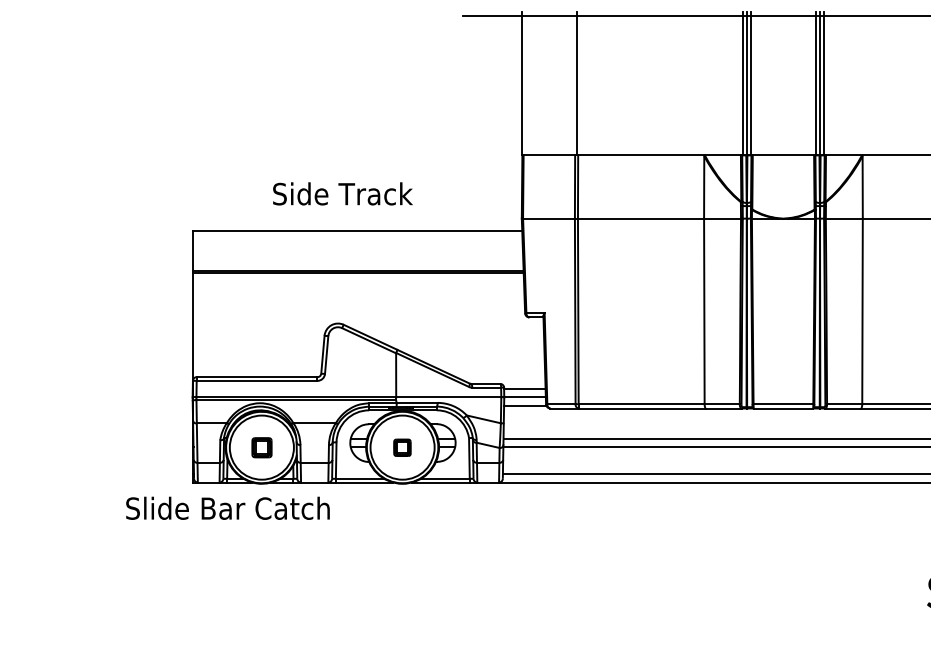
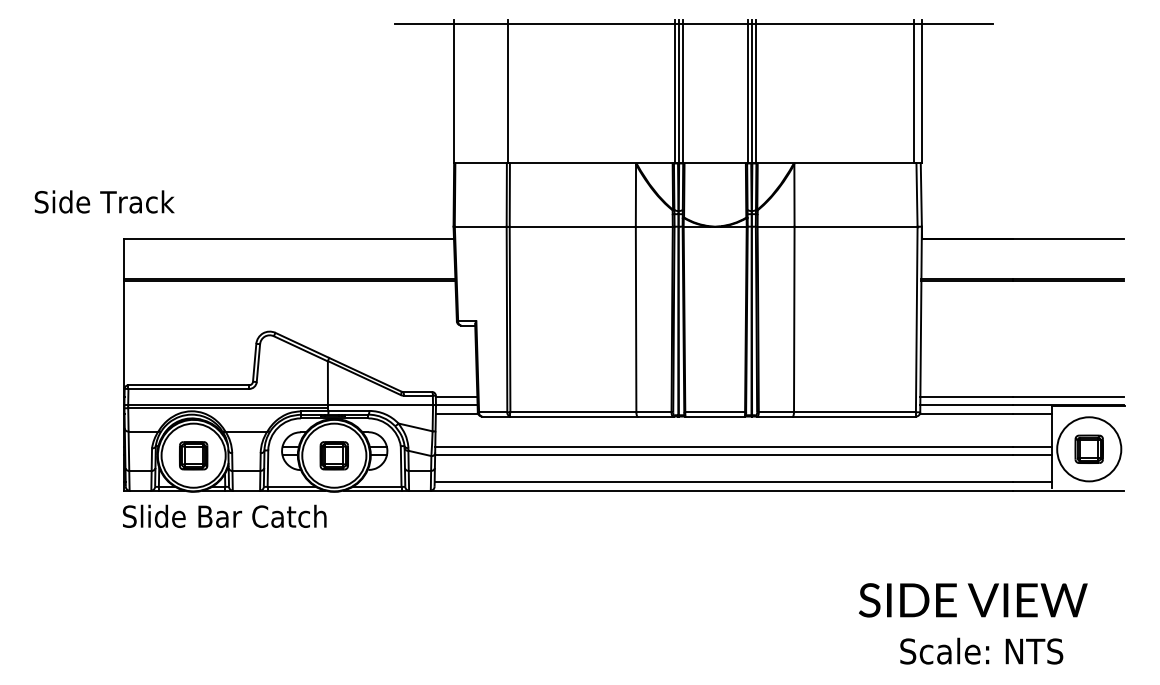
text: (342, 193) -> (104, 201), moved
part: (261, 447) -> (193, 455), size x1.43
part: (401, 447) -> (333, 455), size x1.67
text: (227, 507) -> (224, 515), moved

